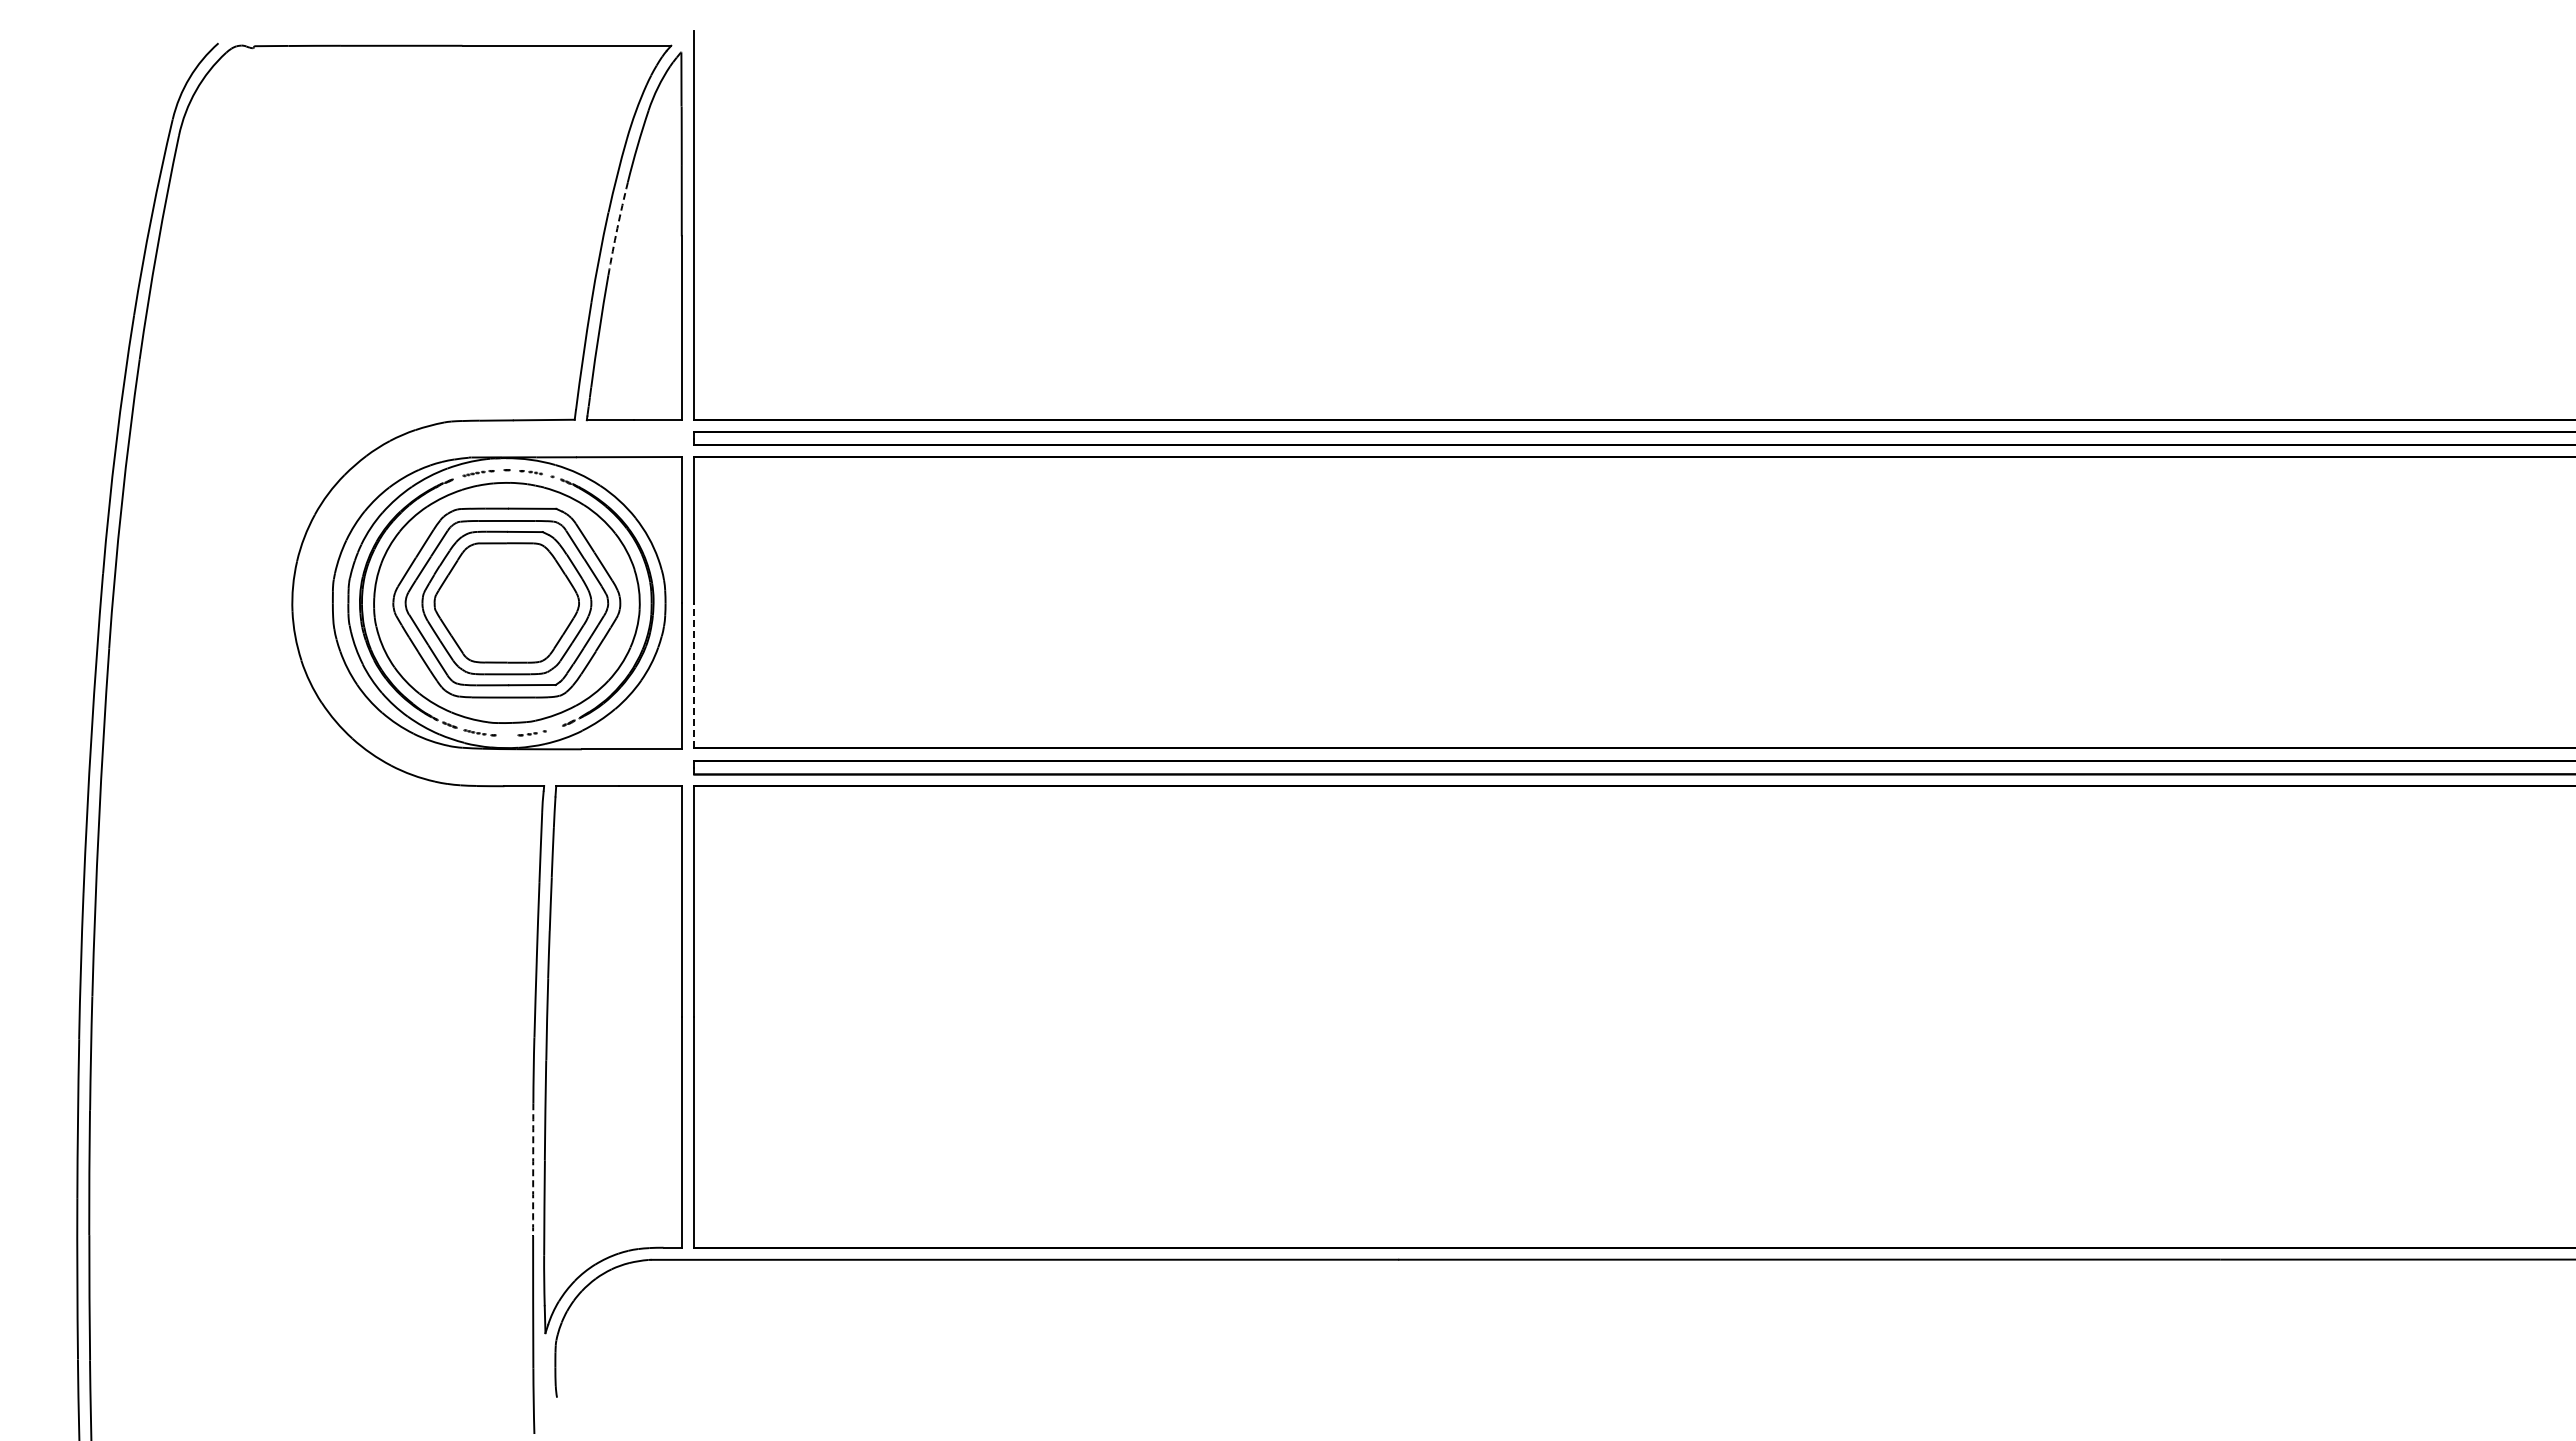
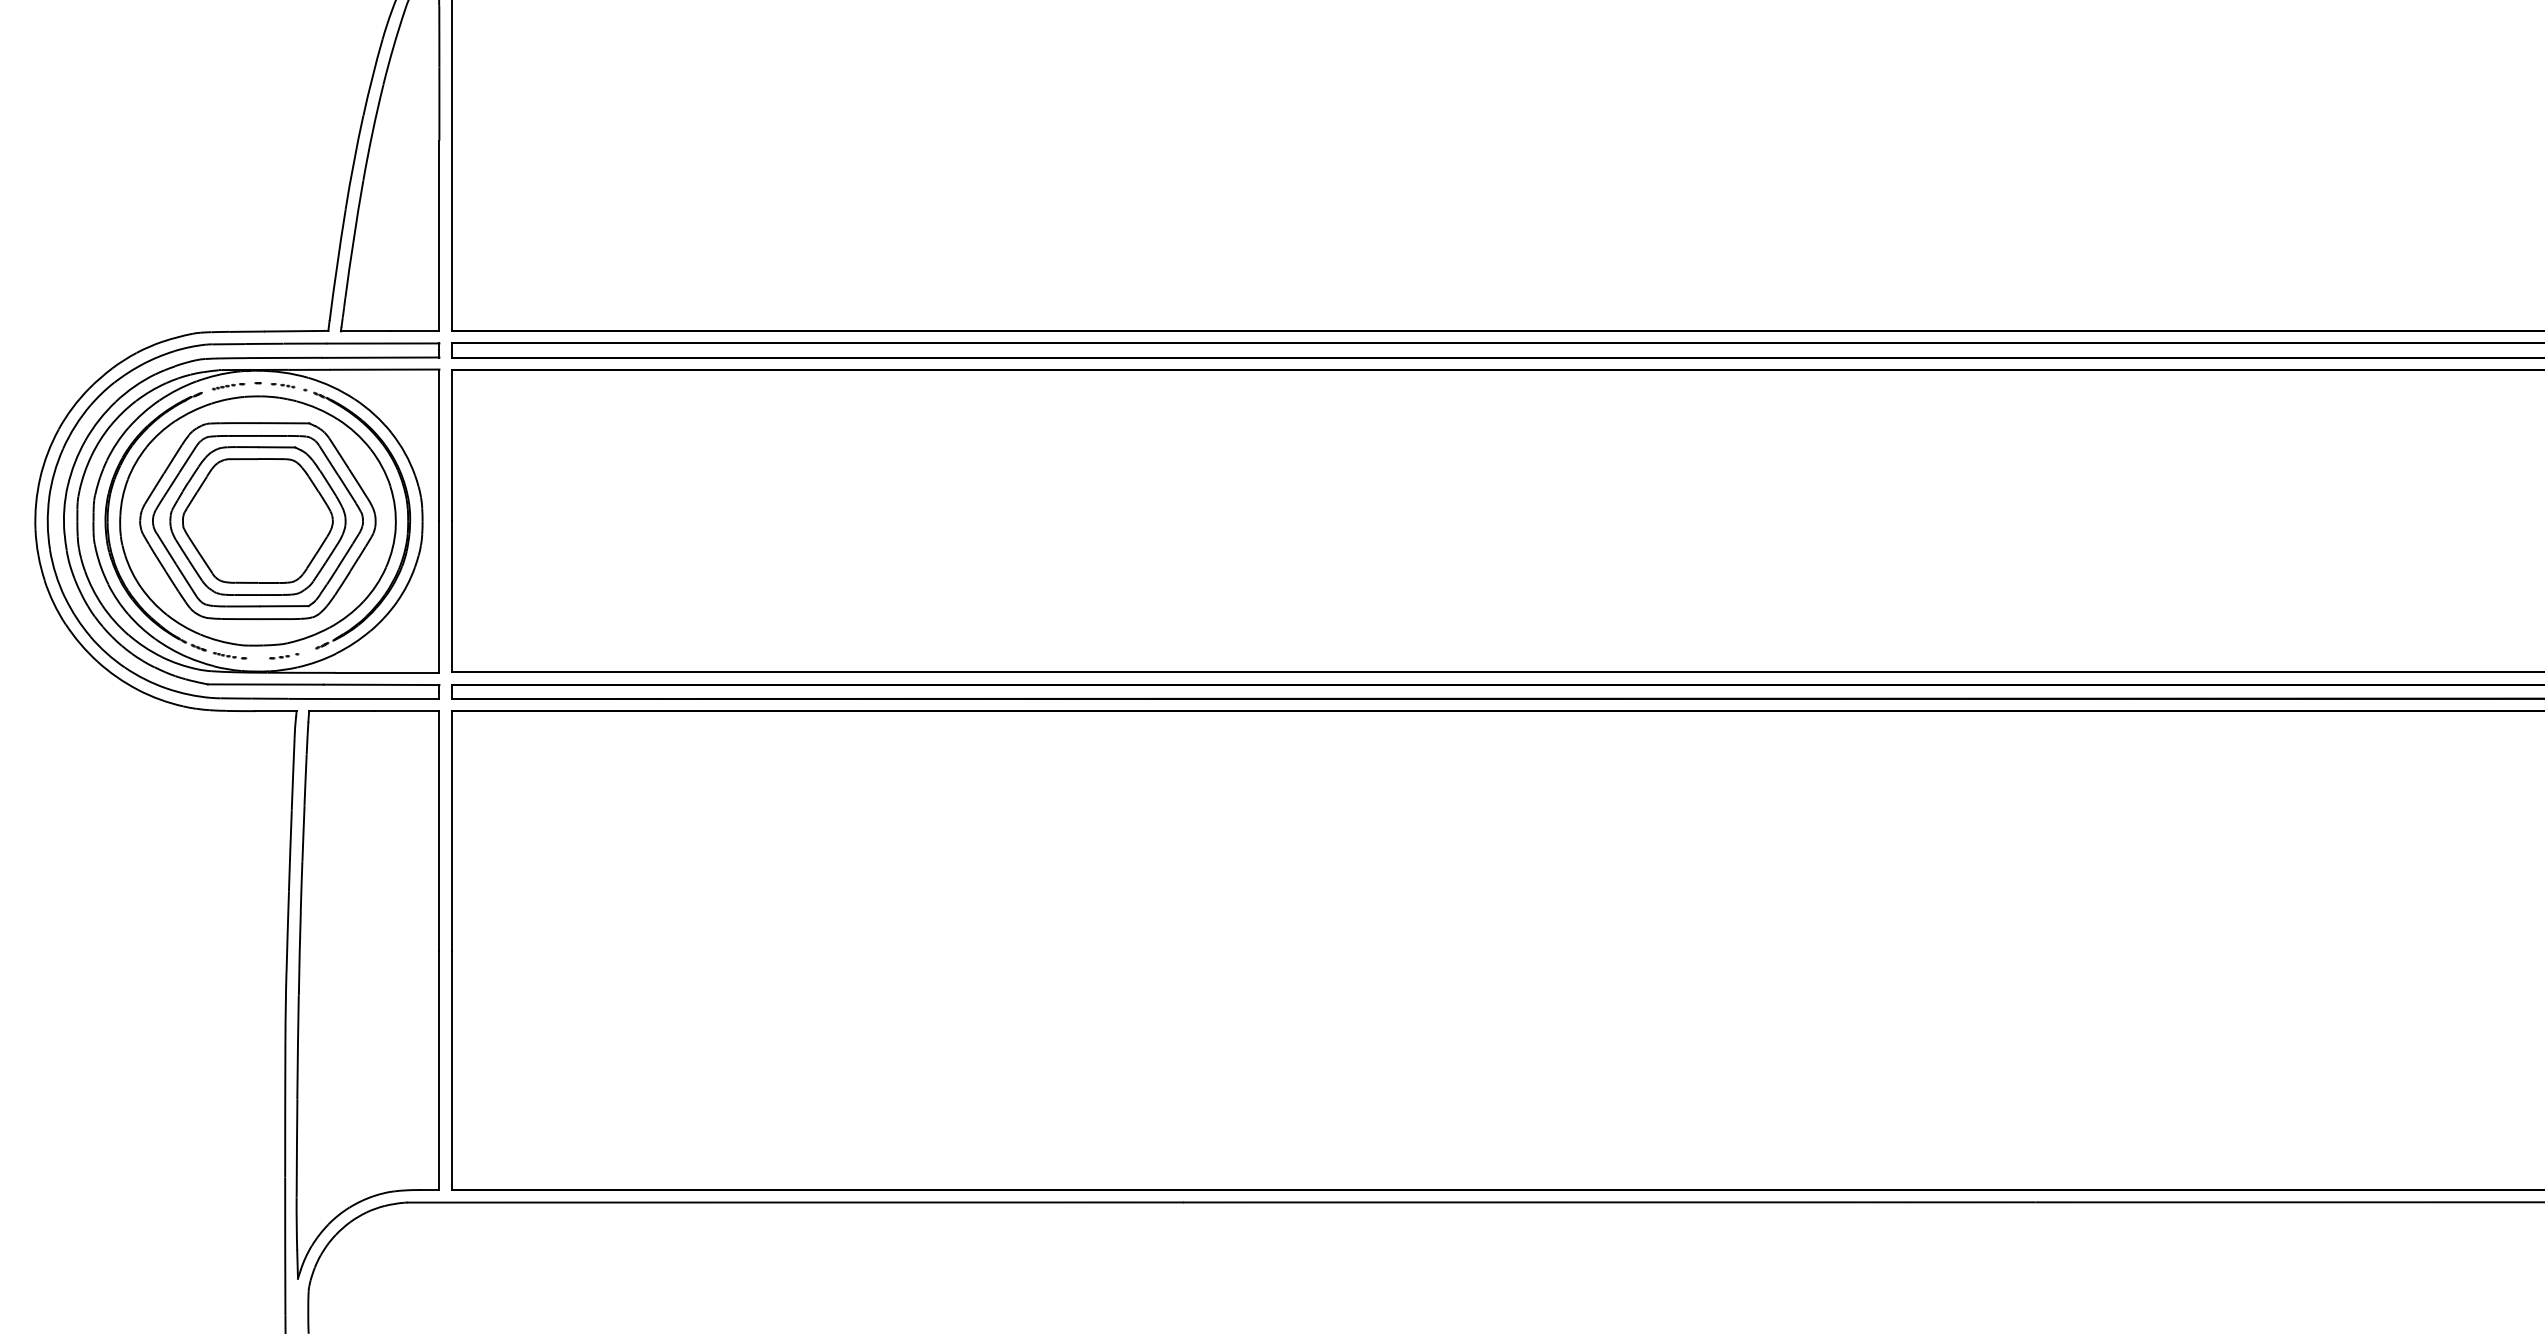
arc: (617, 228) -> (372, 132), dashed -> solid
line: (694, 675) -> (452, 596), dashed -> solid
part: (492, 759) -> (243, 683), added
arc: (533, 1169) -> (285, 1108), dashed -> solid

